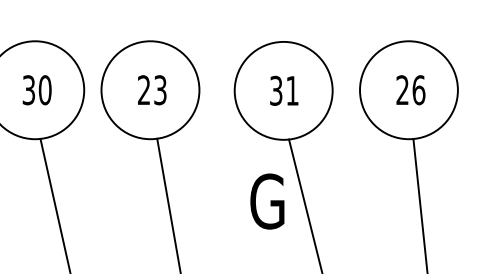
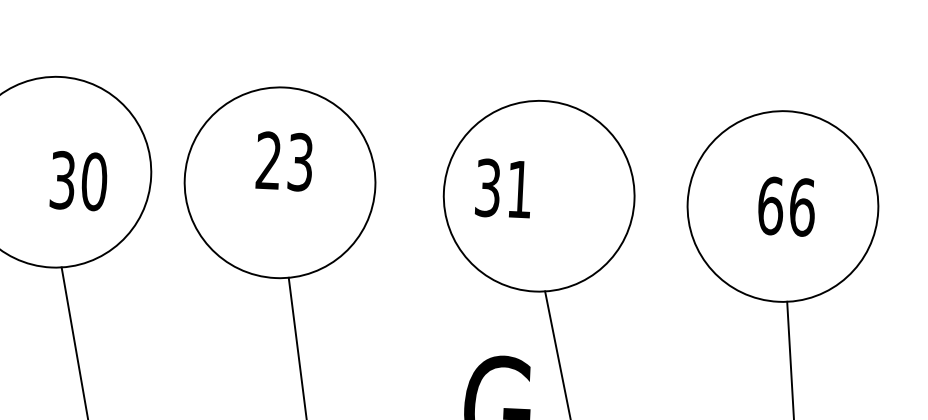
text: (36, 90) -> (77, 181), moved
text: (152, 90) -> (285, 162), moved
text: (284, 90) -> (504, 188), moved
text: (402, 90) -> (770, 206), 26 -> 66

